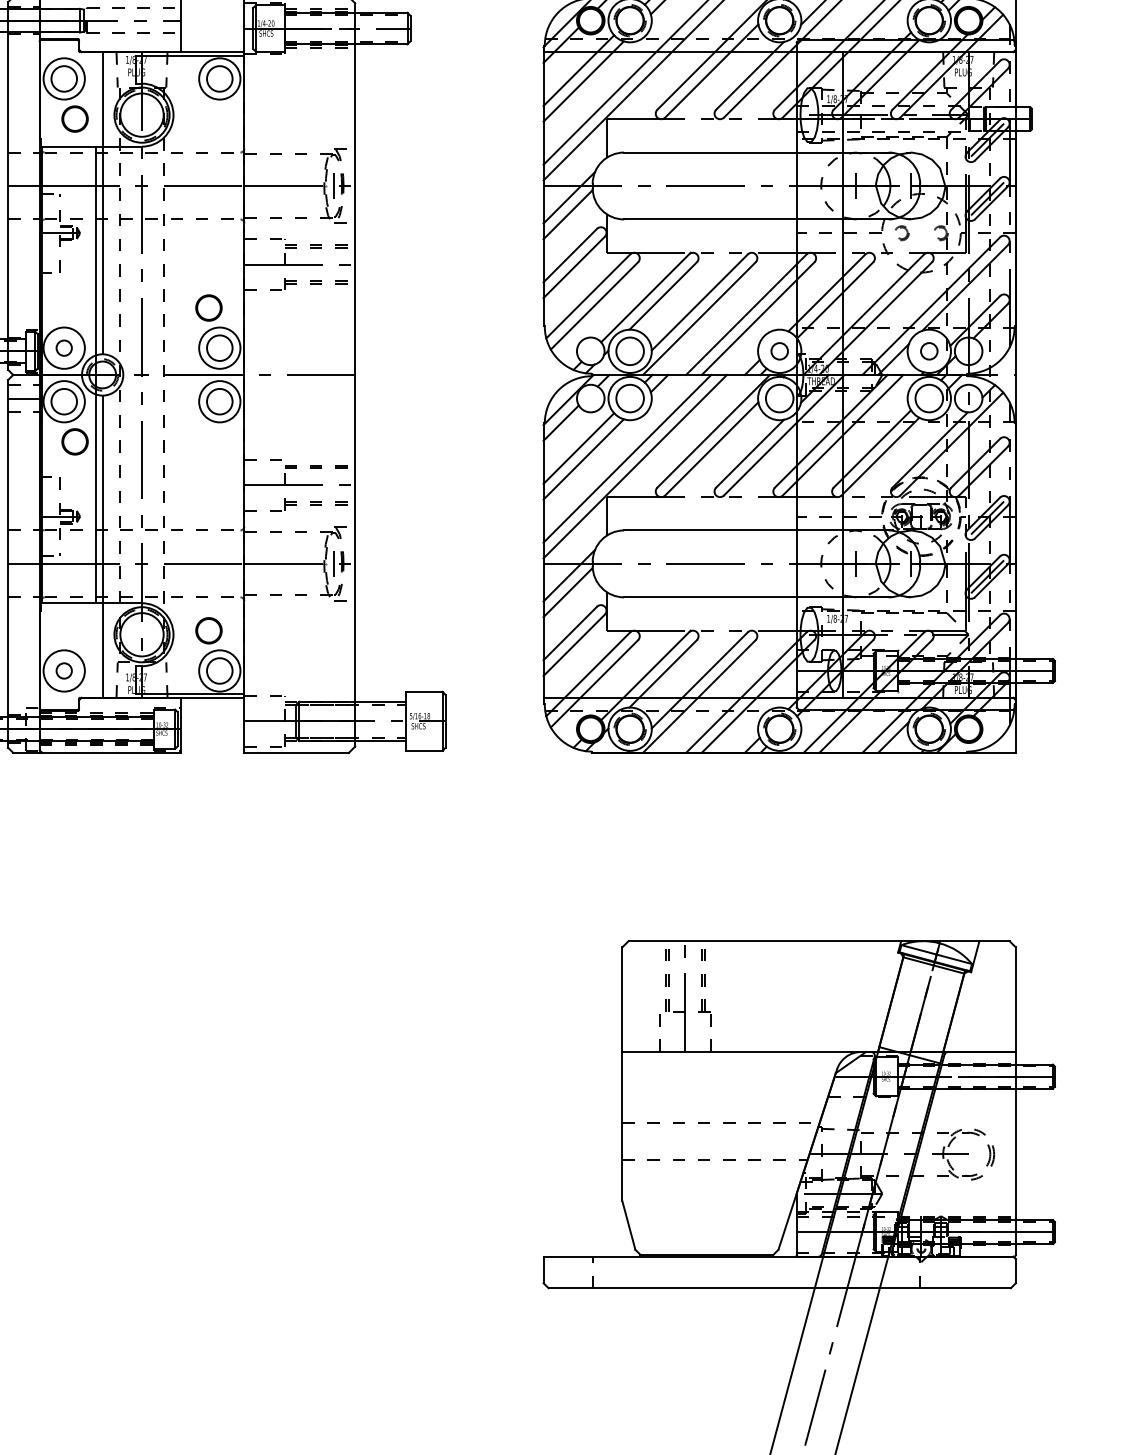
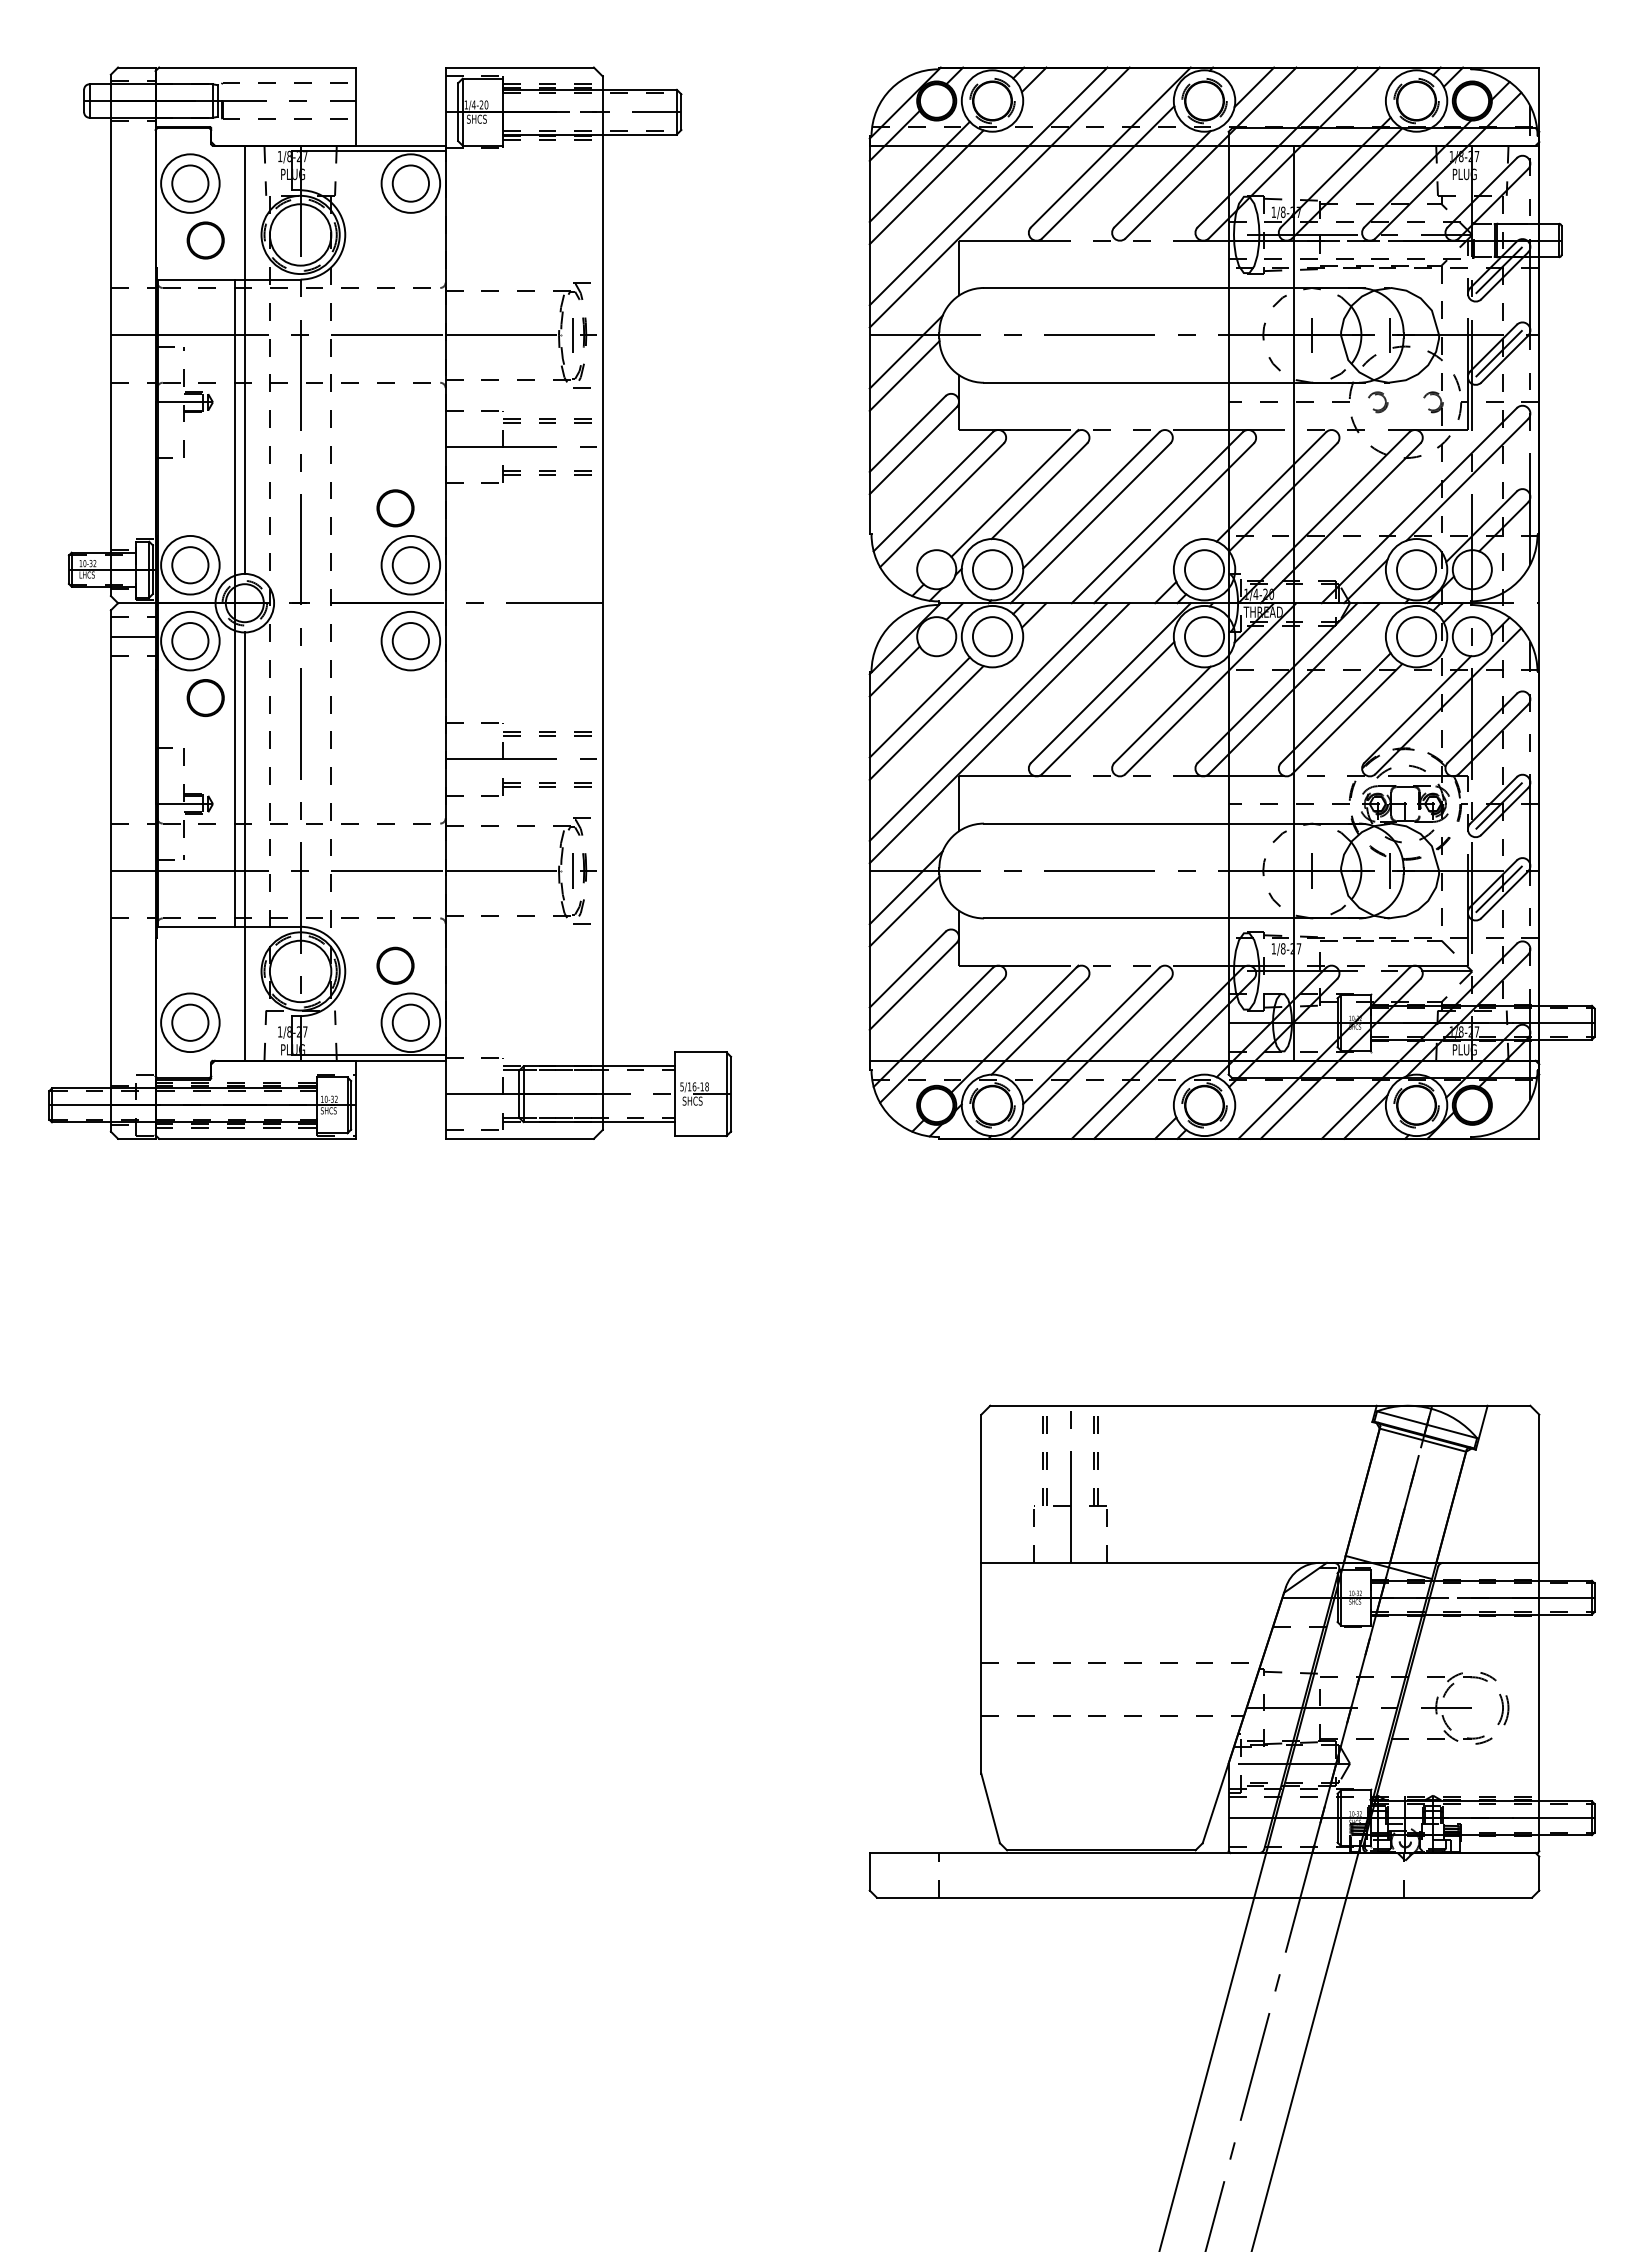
circle: (64, 348) -> (190, 565), size x1.67
circle: (779, 351) -> (1204, 569), size x1.67
circle: (929, 351) -> (1416, 569), size x1.67
circle: (64, 670) -> (190, 1022), size x1.67

